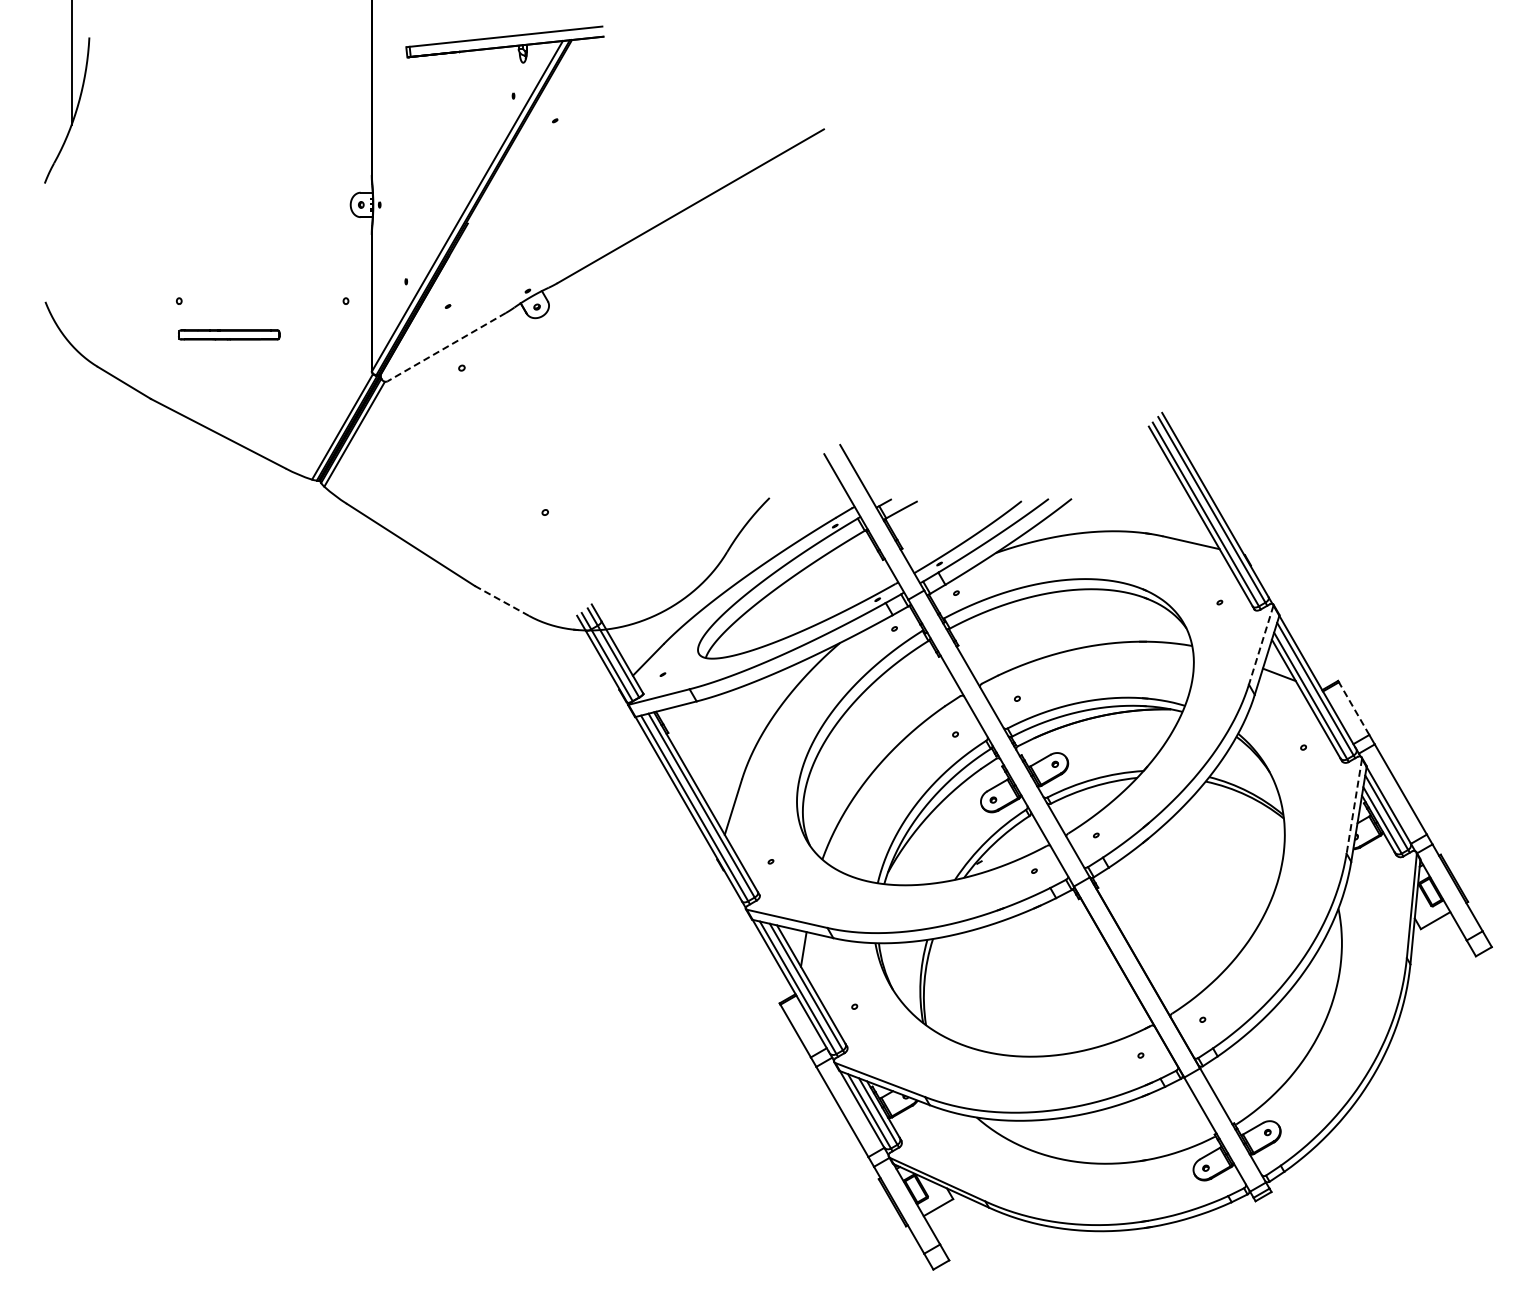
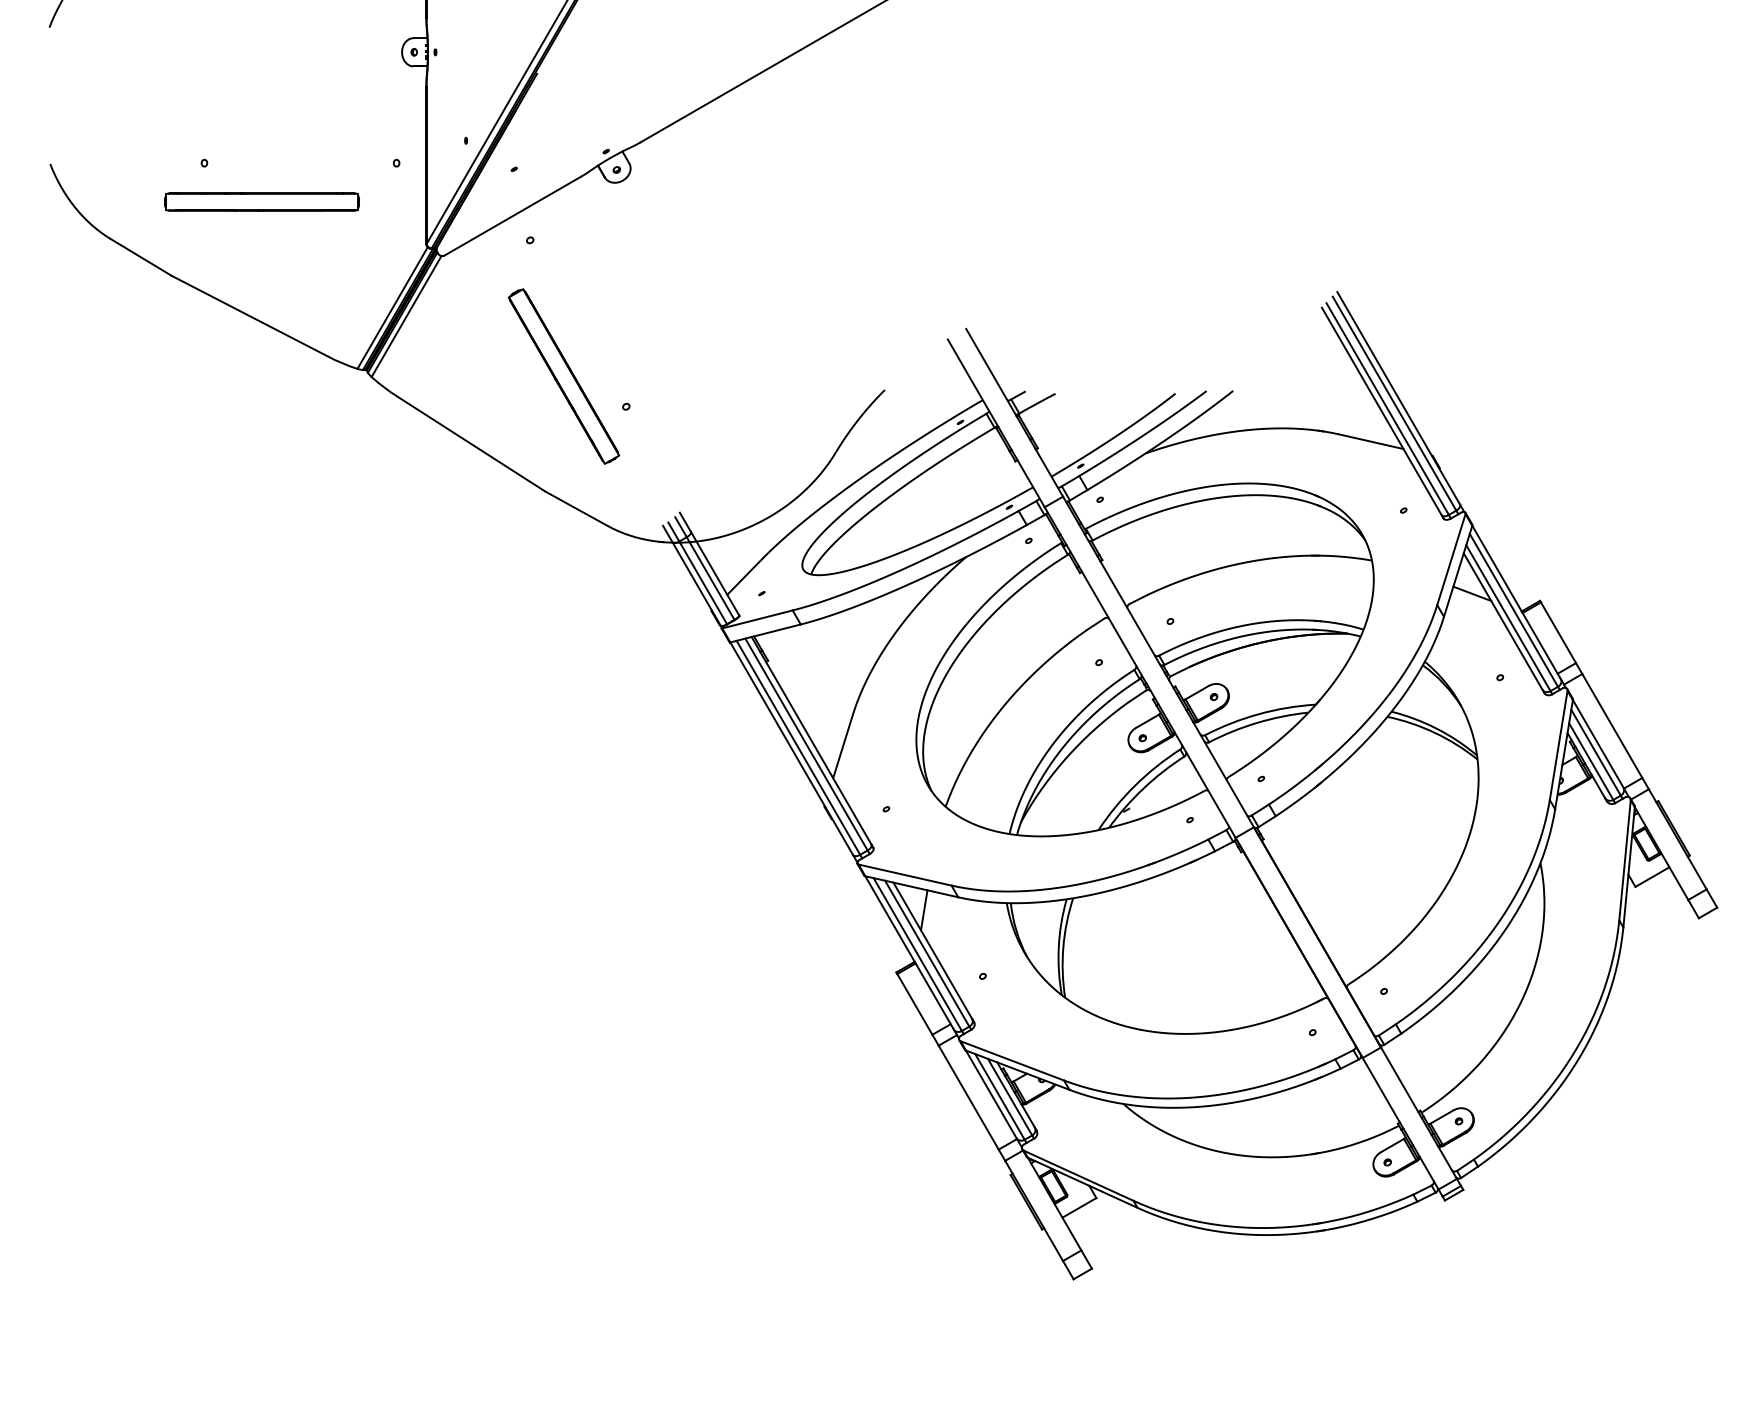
part: (229, 334) -> (262, 201), size x1.67
line: (446, 347) -> (512, 216), dashed -> solid
part: (491, 486) -> (564, 376), added
line: (501, 600) -> (575, 508), dashed -> solid
line: (1261, 645) -> (1451, 560), dashed -> solid
line: (1353, 708) -> (1557, 632), dashed -> solid
line: (1354, 806) -> (1558, 745), dashed -> solid

